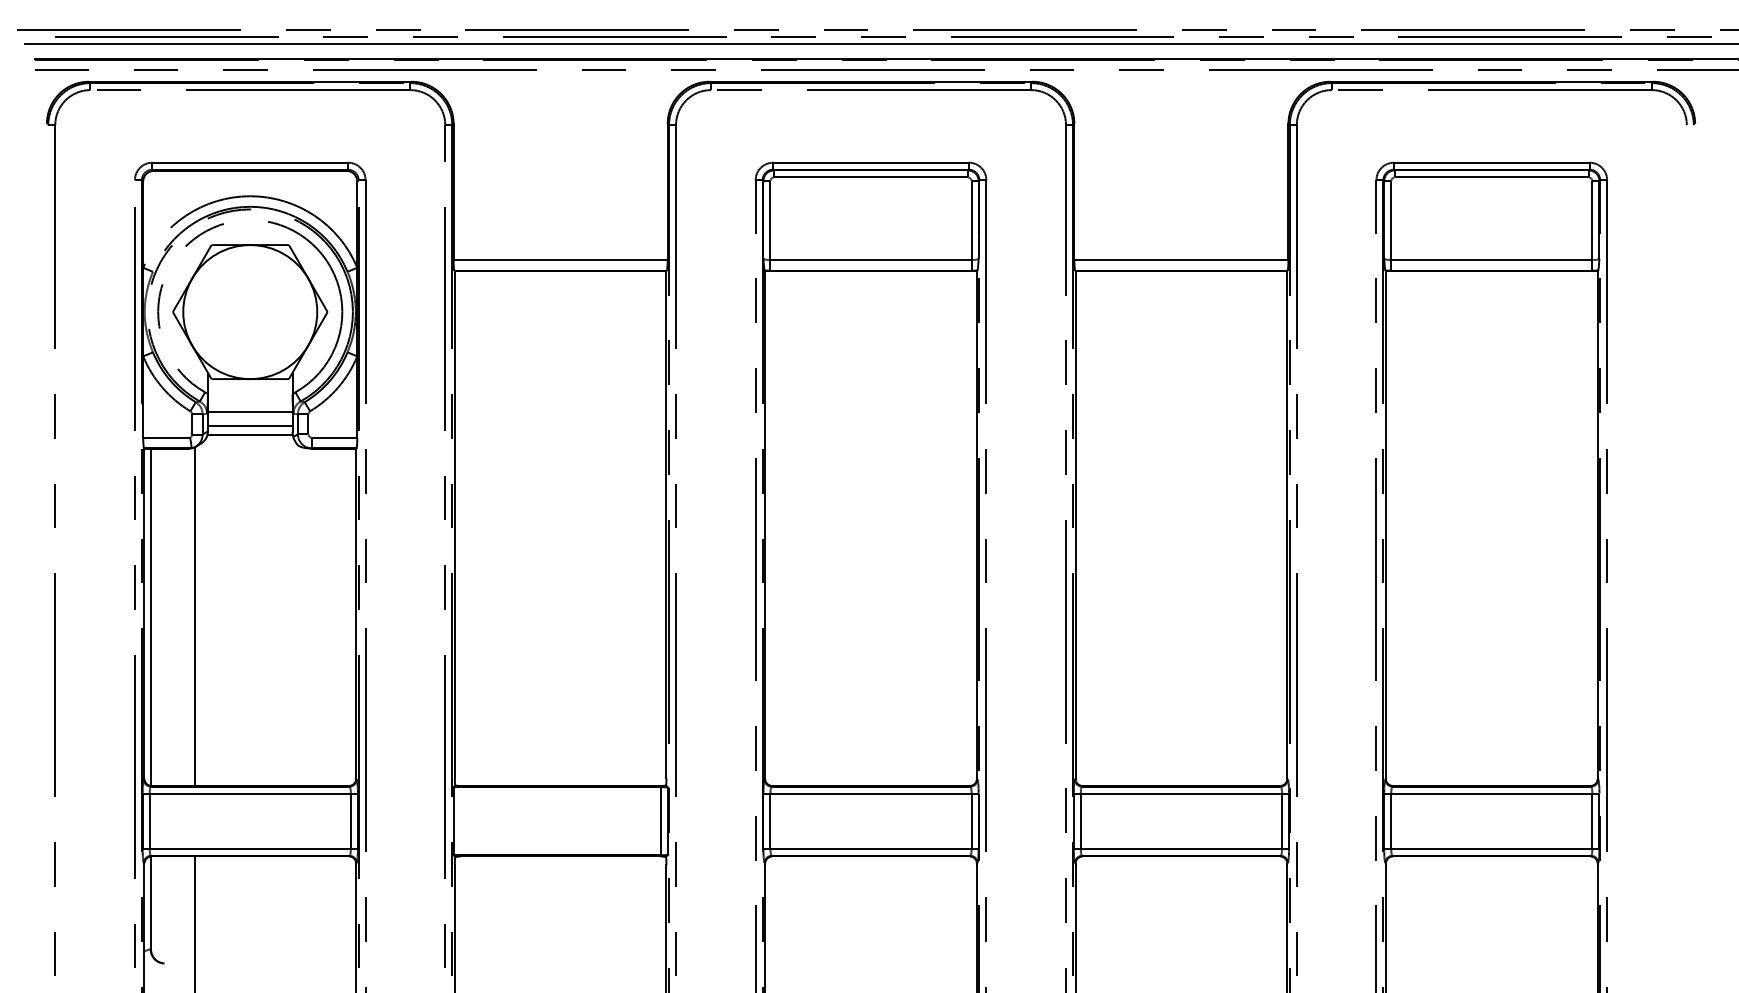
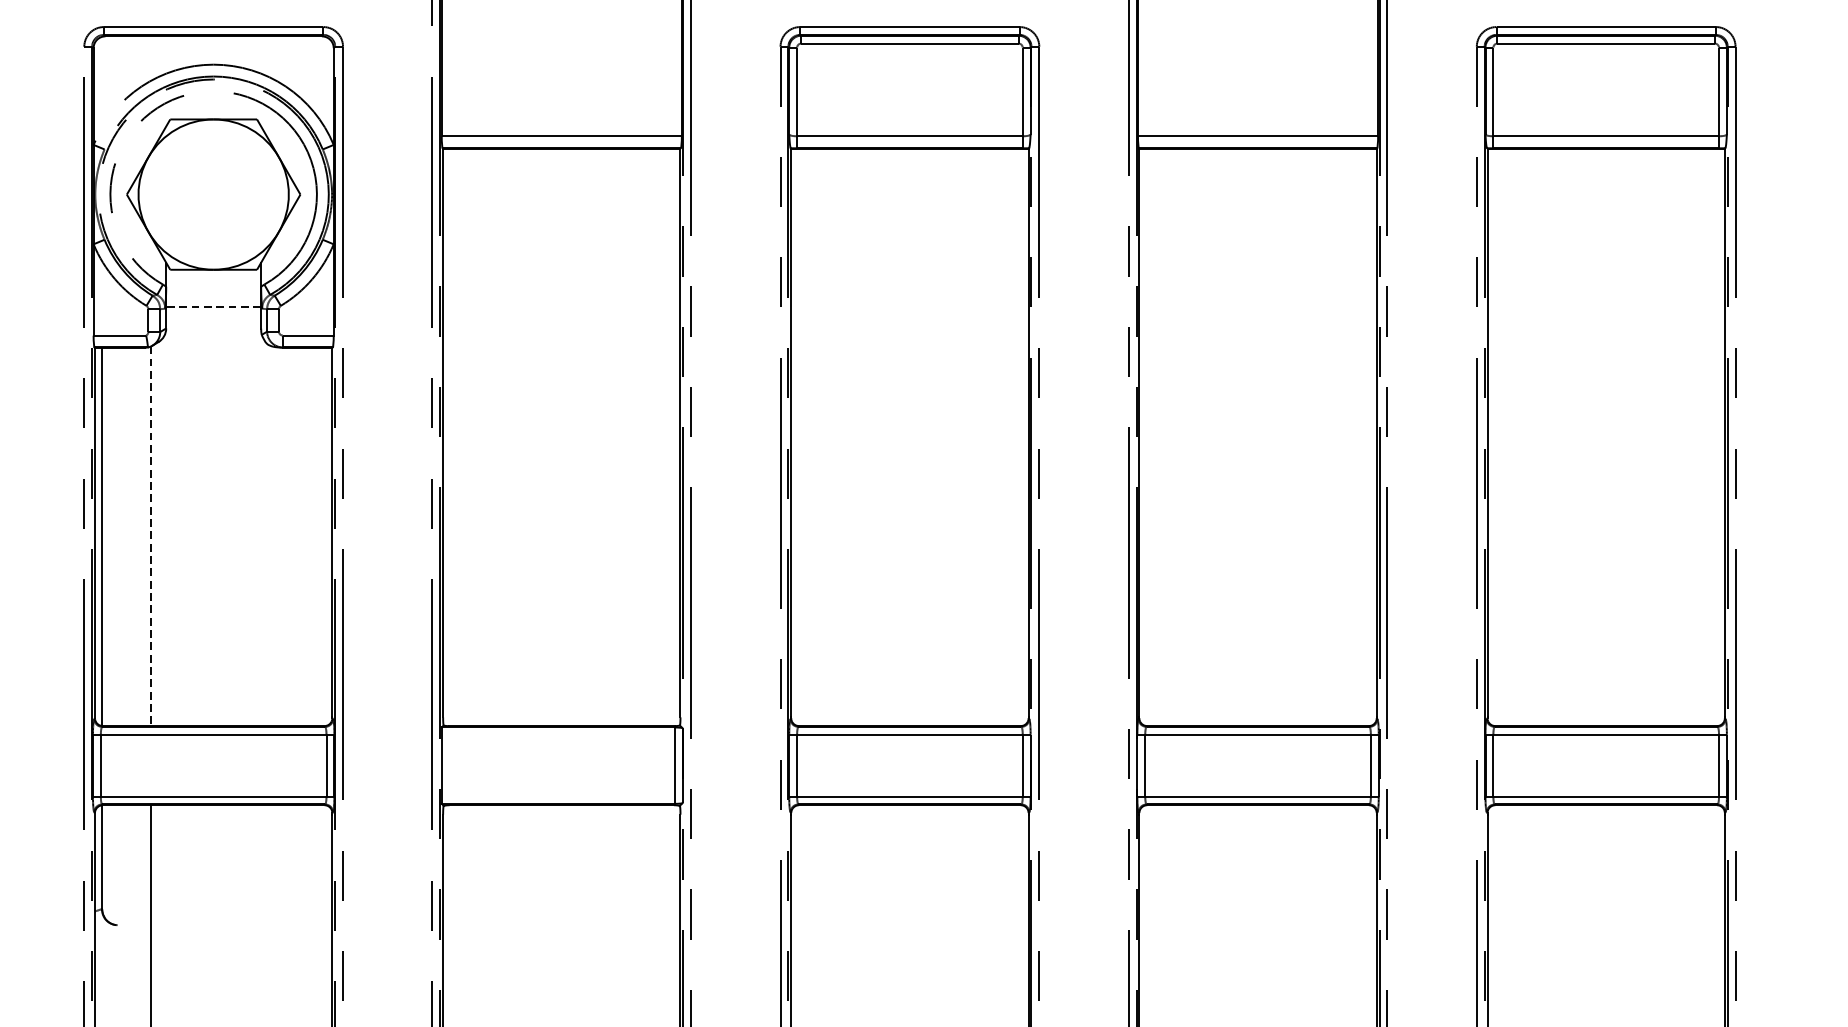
line: (249, 412) -> (212, 307), solid -> dashed
line: (249, 426) -> (212, 322), removed
line: (249, 434) -> (212, 331), removed
line: (194, 617) -> (151, 537), solid -> dashed

